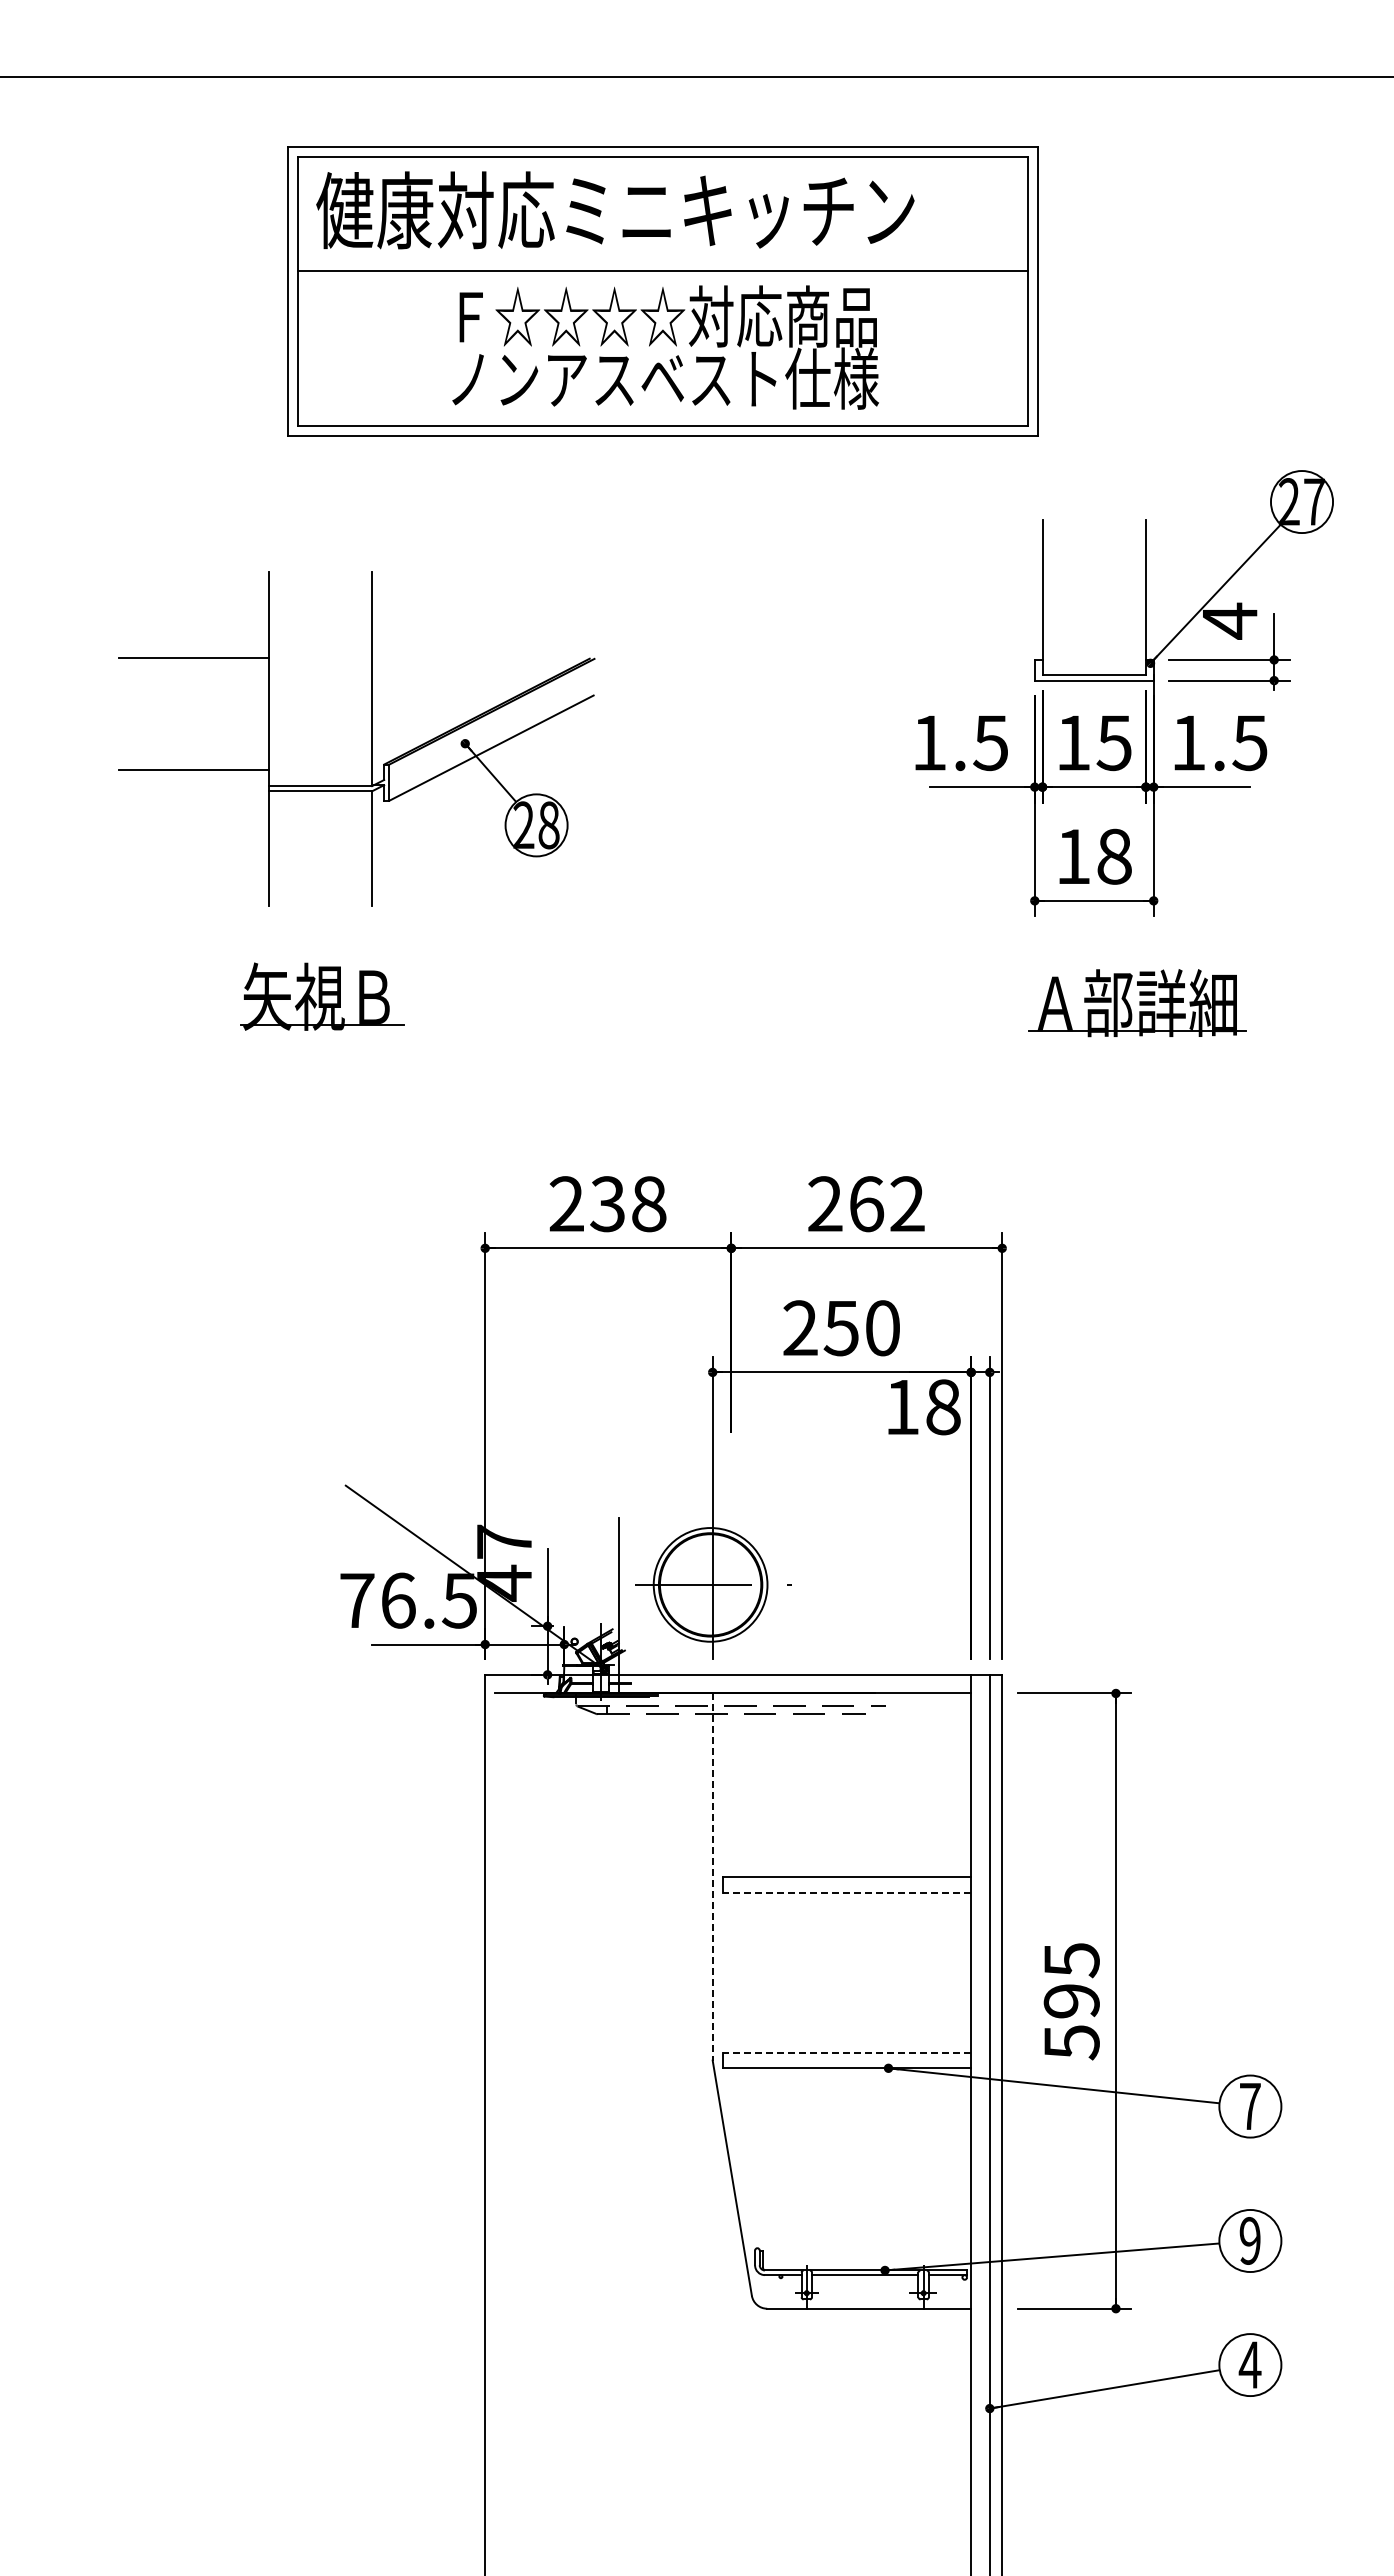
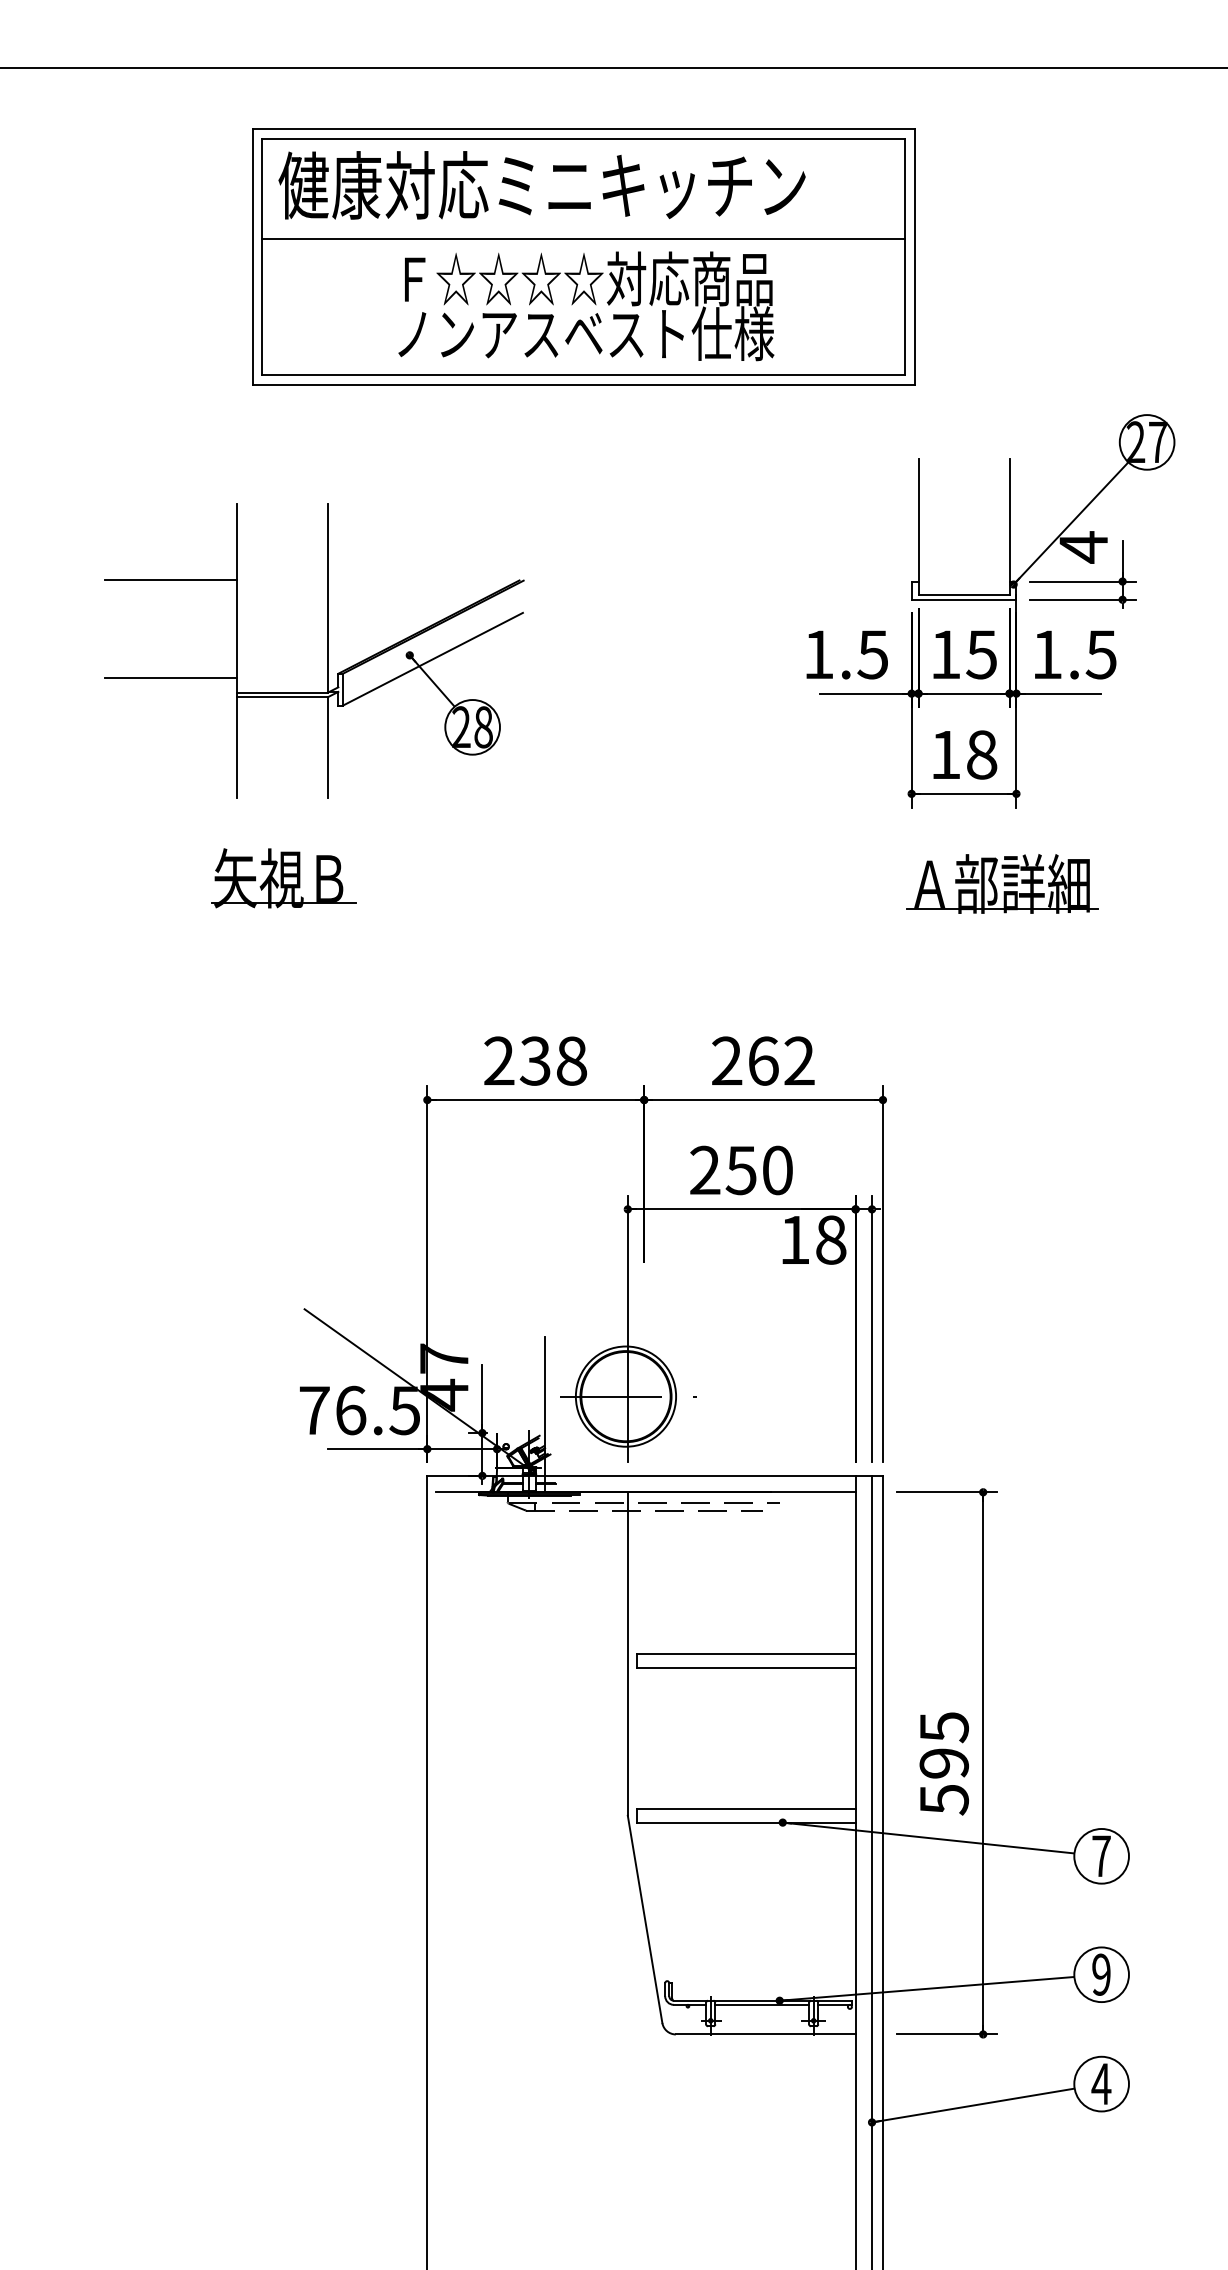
line: (712, 1877) -> (627, 1654), dashed -> solid
line: (846, 1892) -> (745, 1667), dashed -> solid
line: (846, 2052) -> (745, 1808), dashed -> solid

